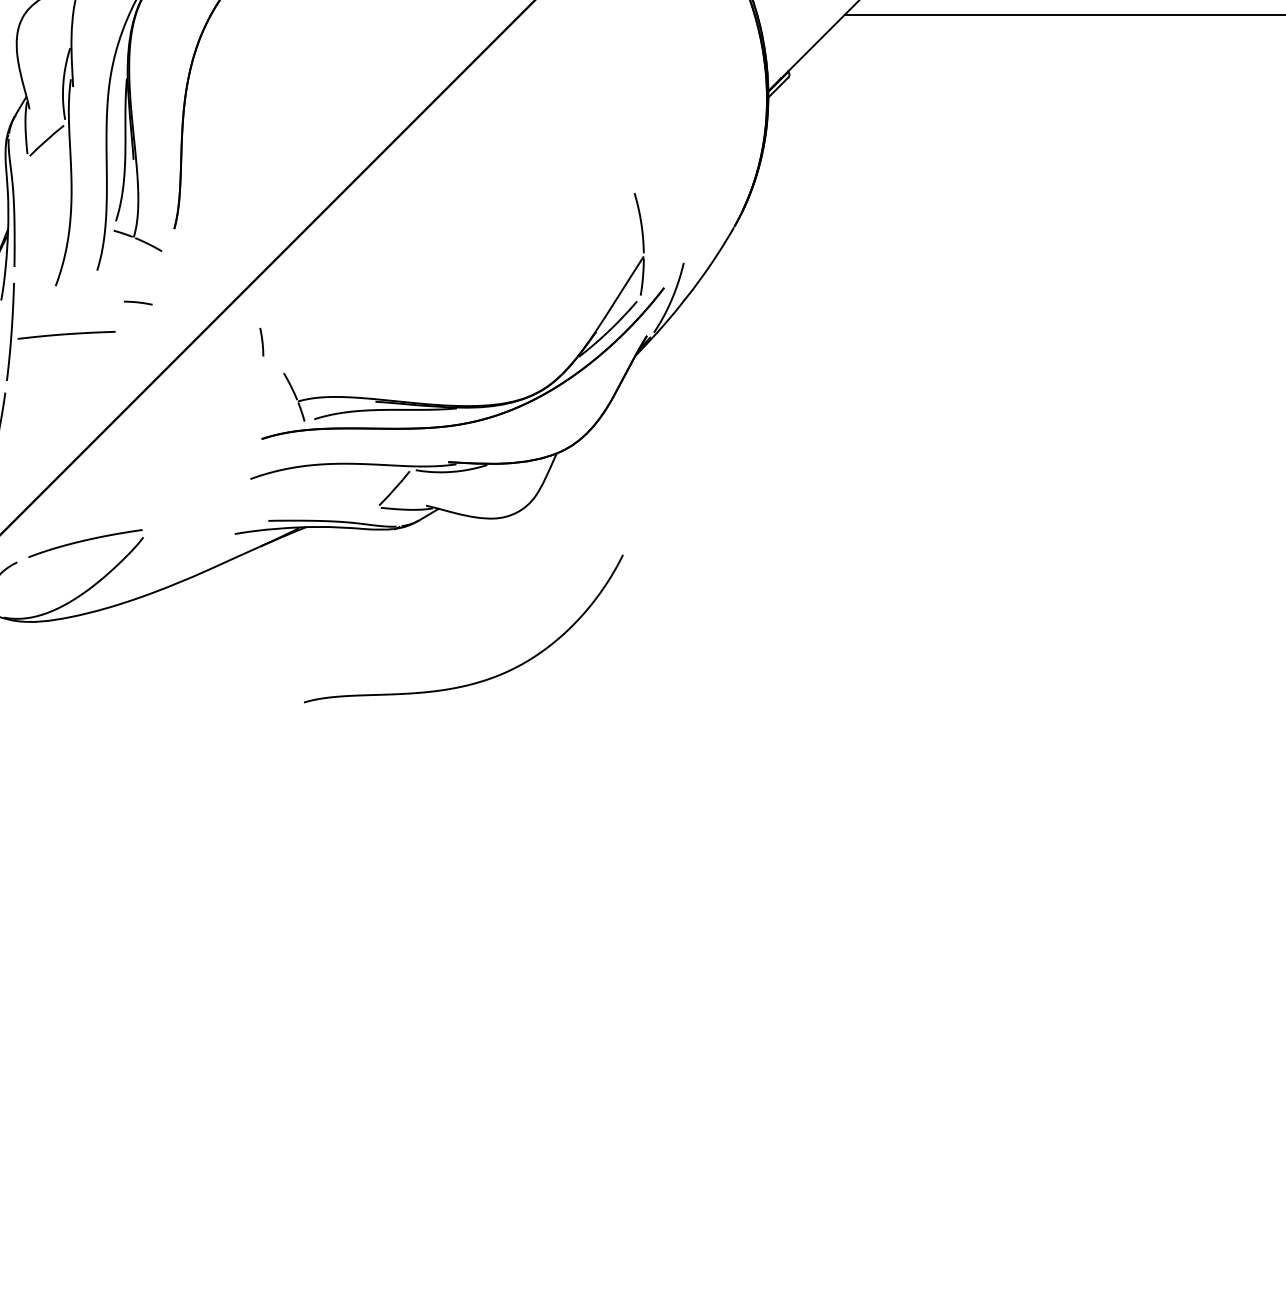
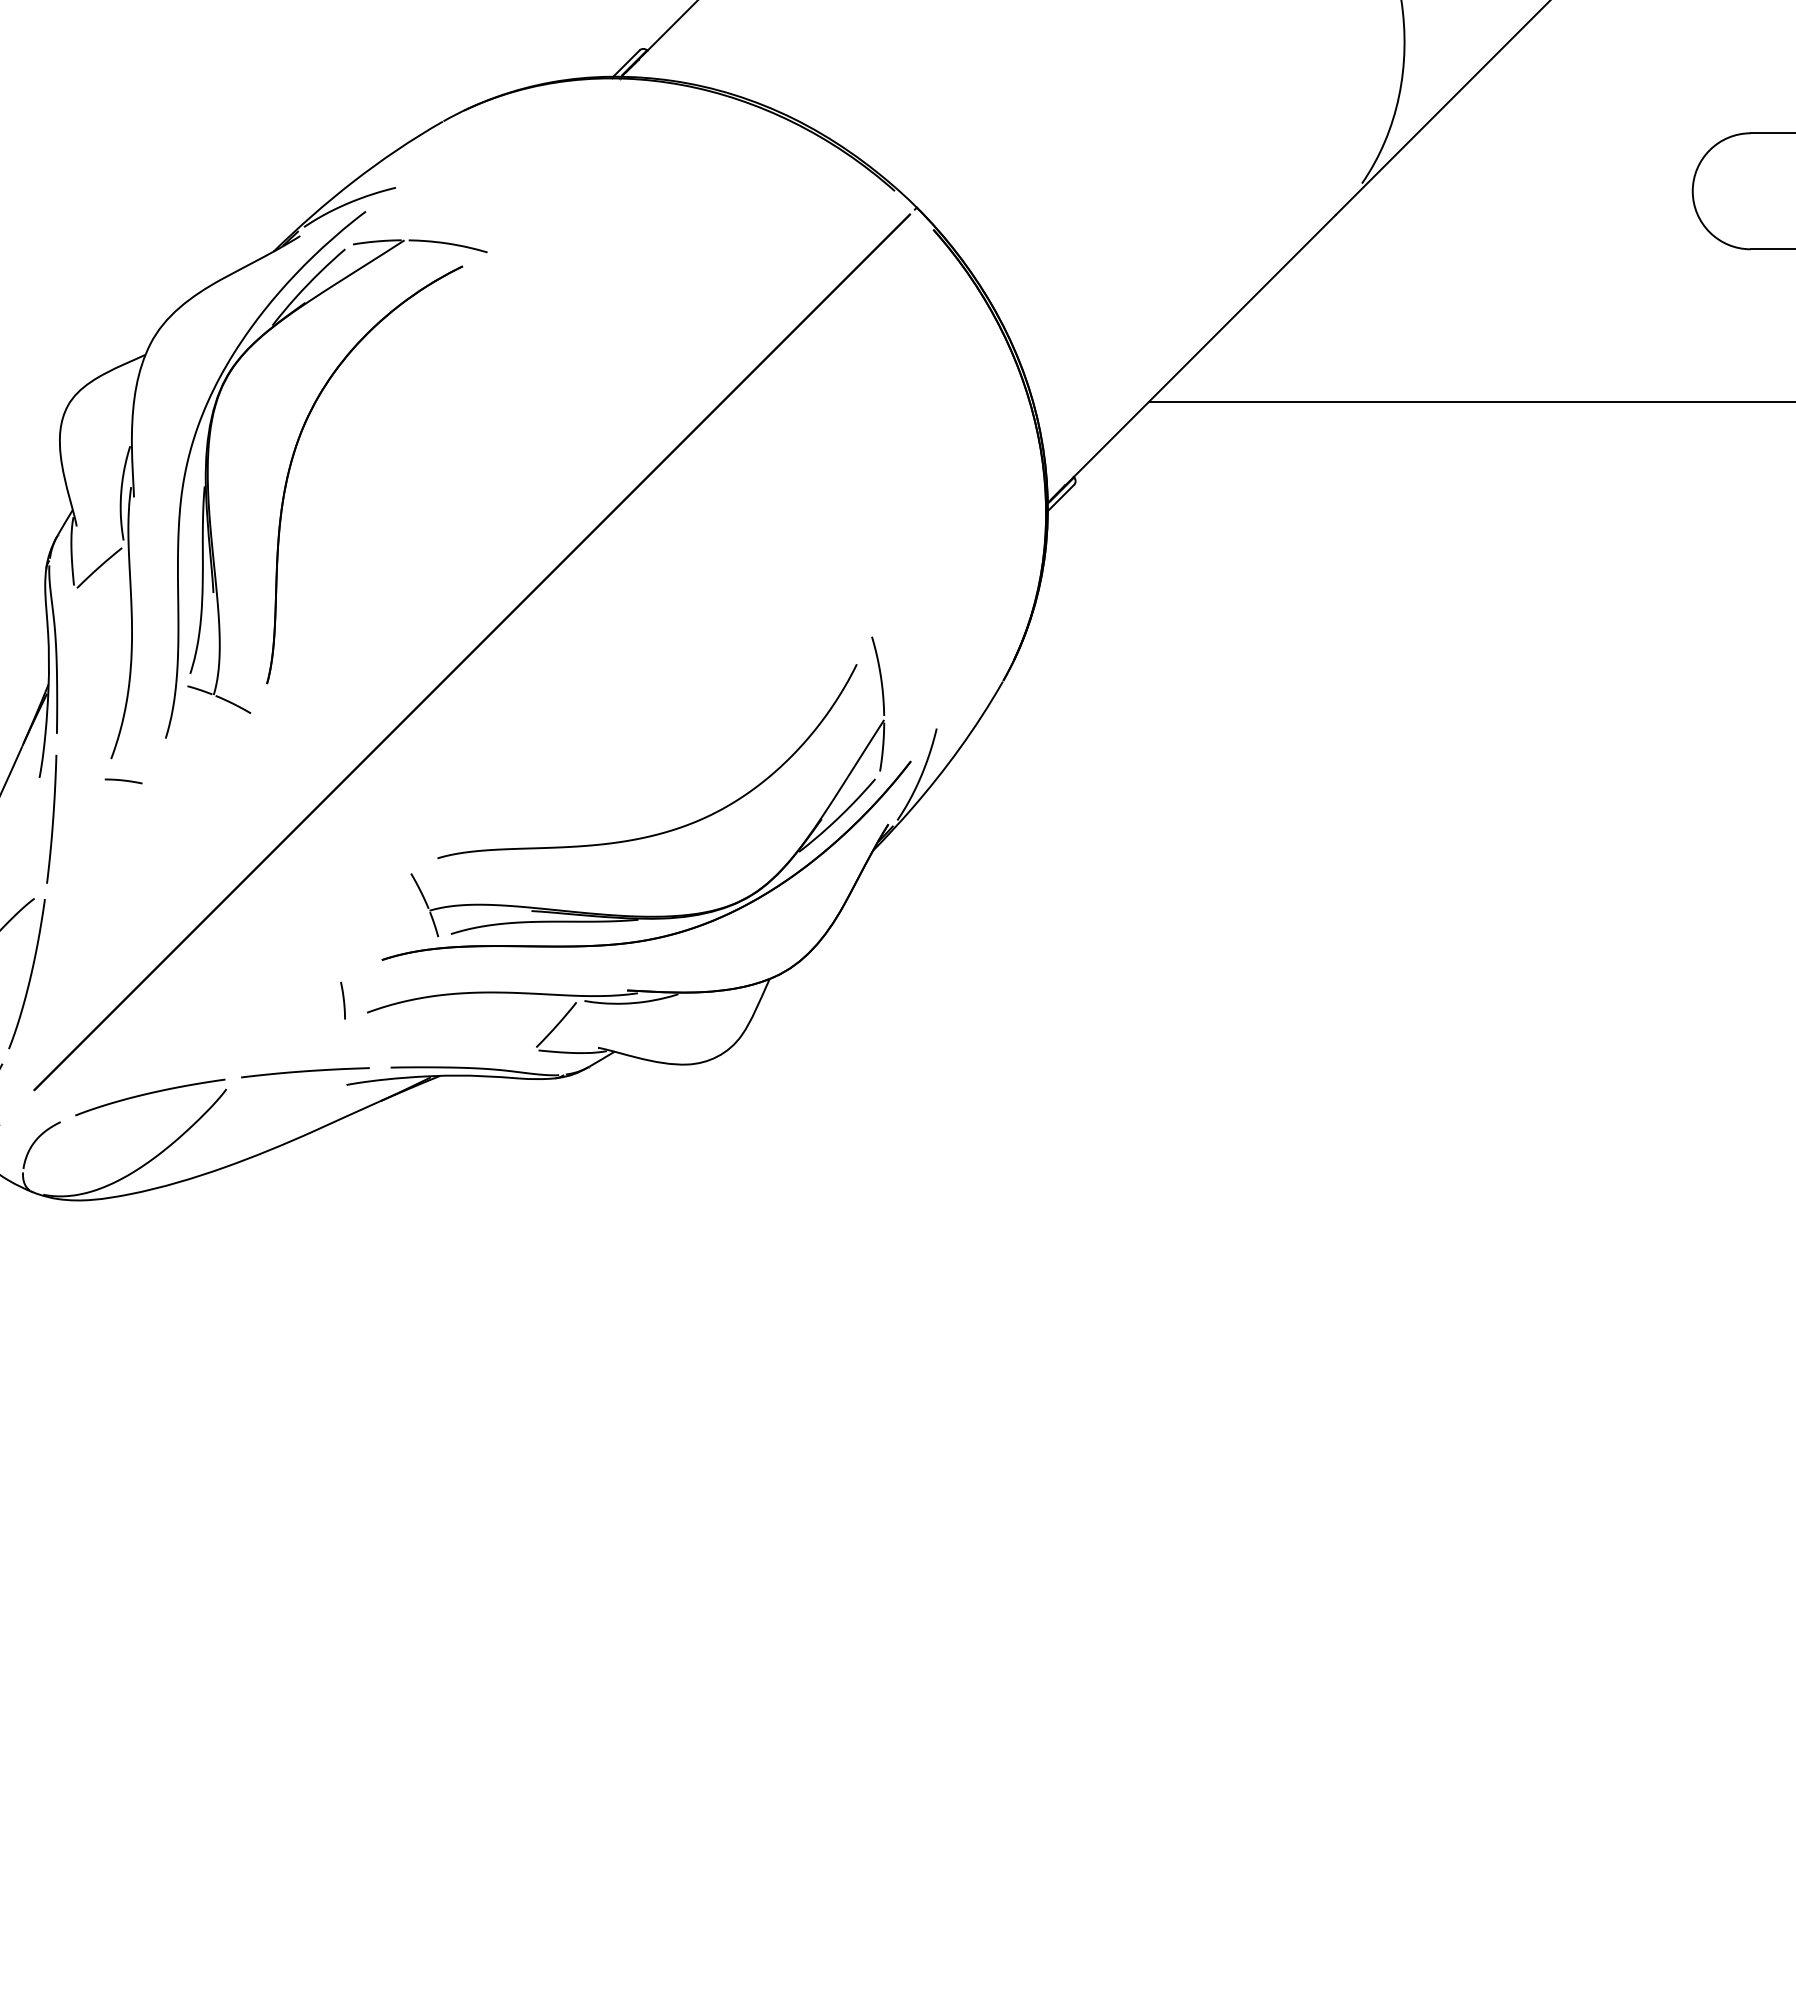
line: (138, 303) -> (123, 781), moved
curve: (66, 335) -> (305, 1072), moved
curve: (262, 342) -> (343, 1000), moved
part: (481, 680) -> (670, 829), moved

